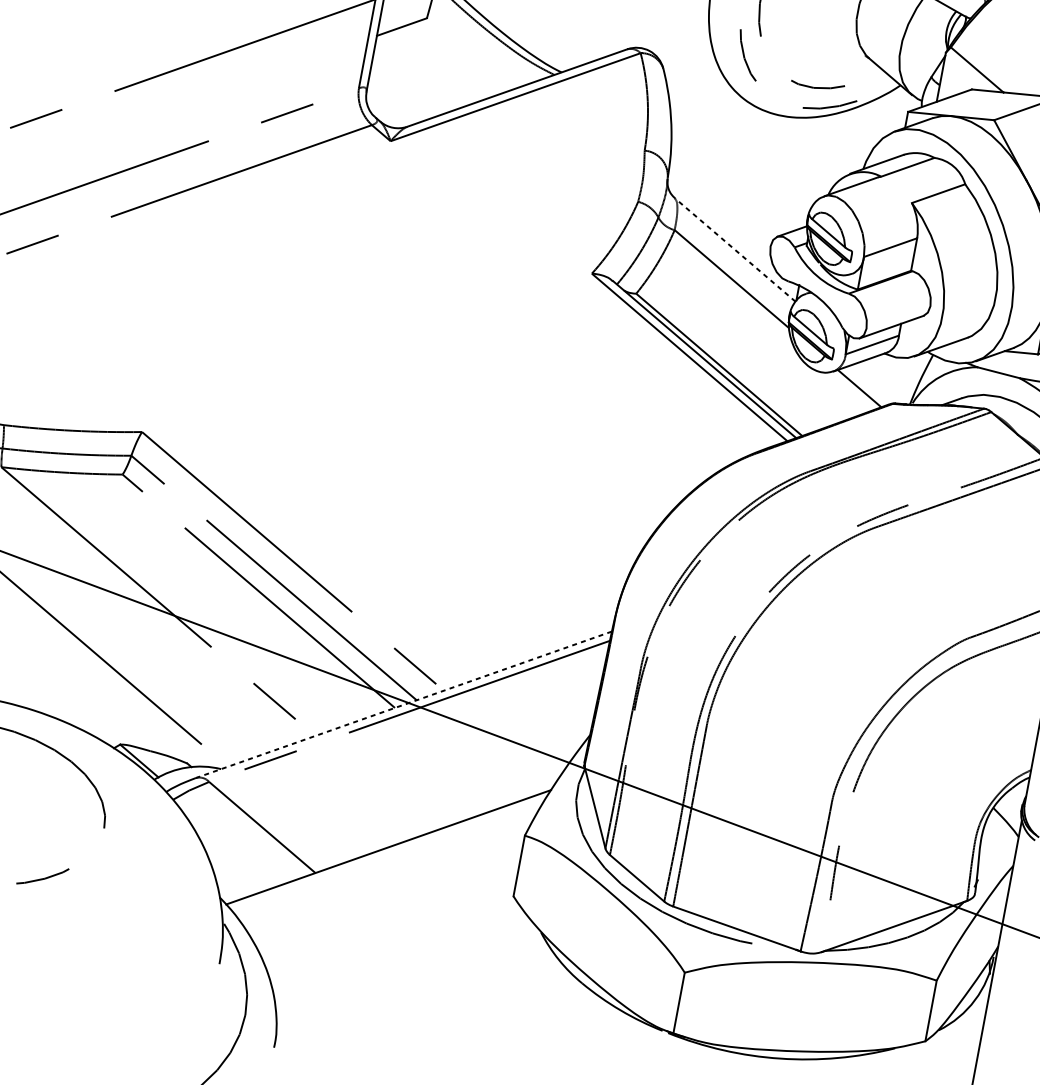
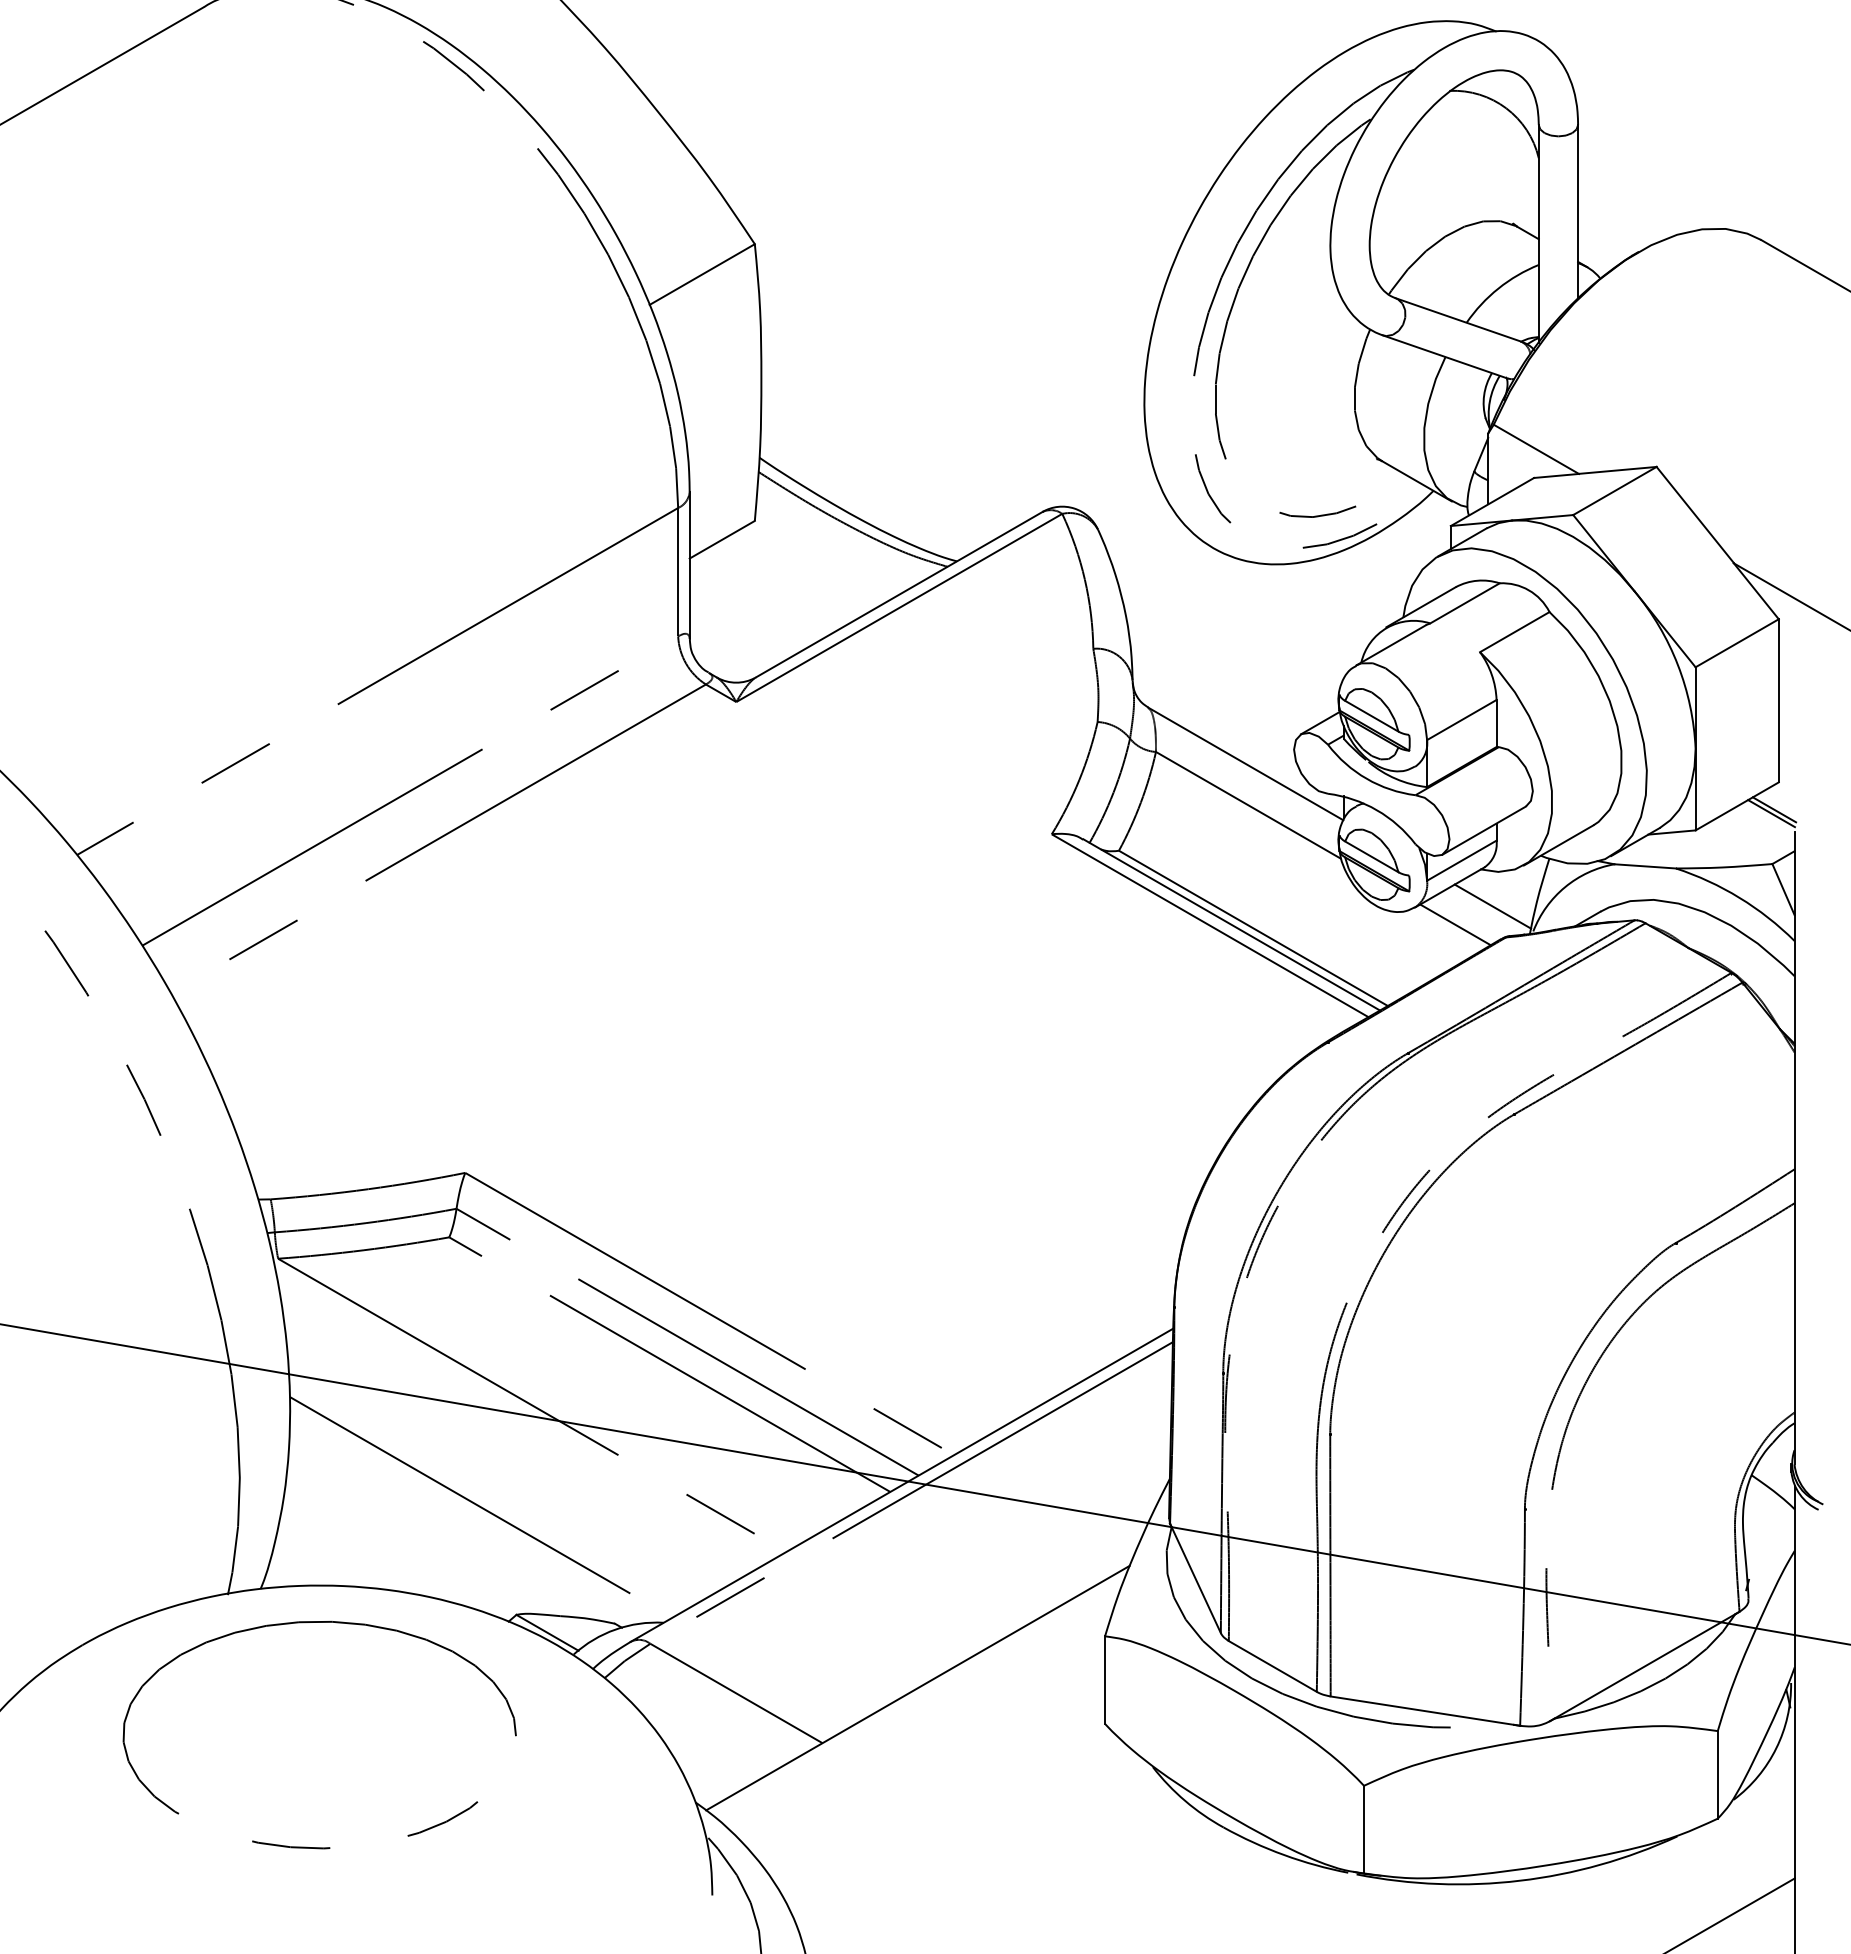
line: (735, 250) -> (1245, 764), dashed -> solid
line: (887, 380) -> (1492, 906), added
line: (403, 704) -> (901, 1485), dashed -> solid

